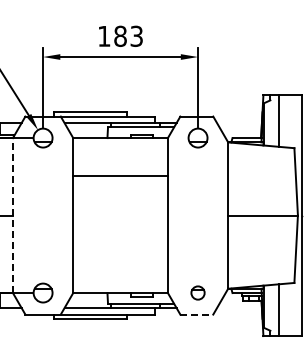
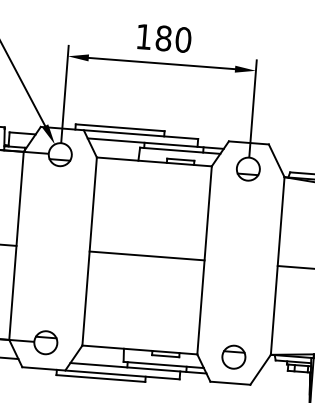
text: (136, 35) -> (183, 38), 183 -> 180
line: (120, 175) -> (147, 255), moved
line: (12, 215) -> (15, 245), dashed -> solid
part: (197, 292) -> (233, 356), size x1.43
line: (197, 314) -> (231, 383), dashed -> solid

